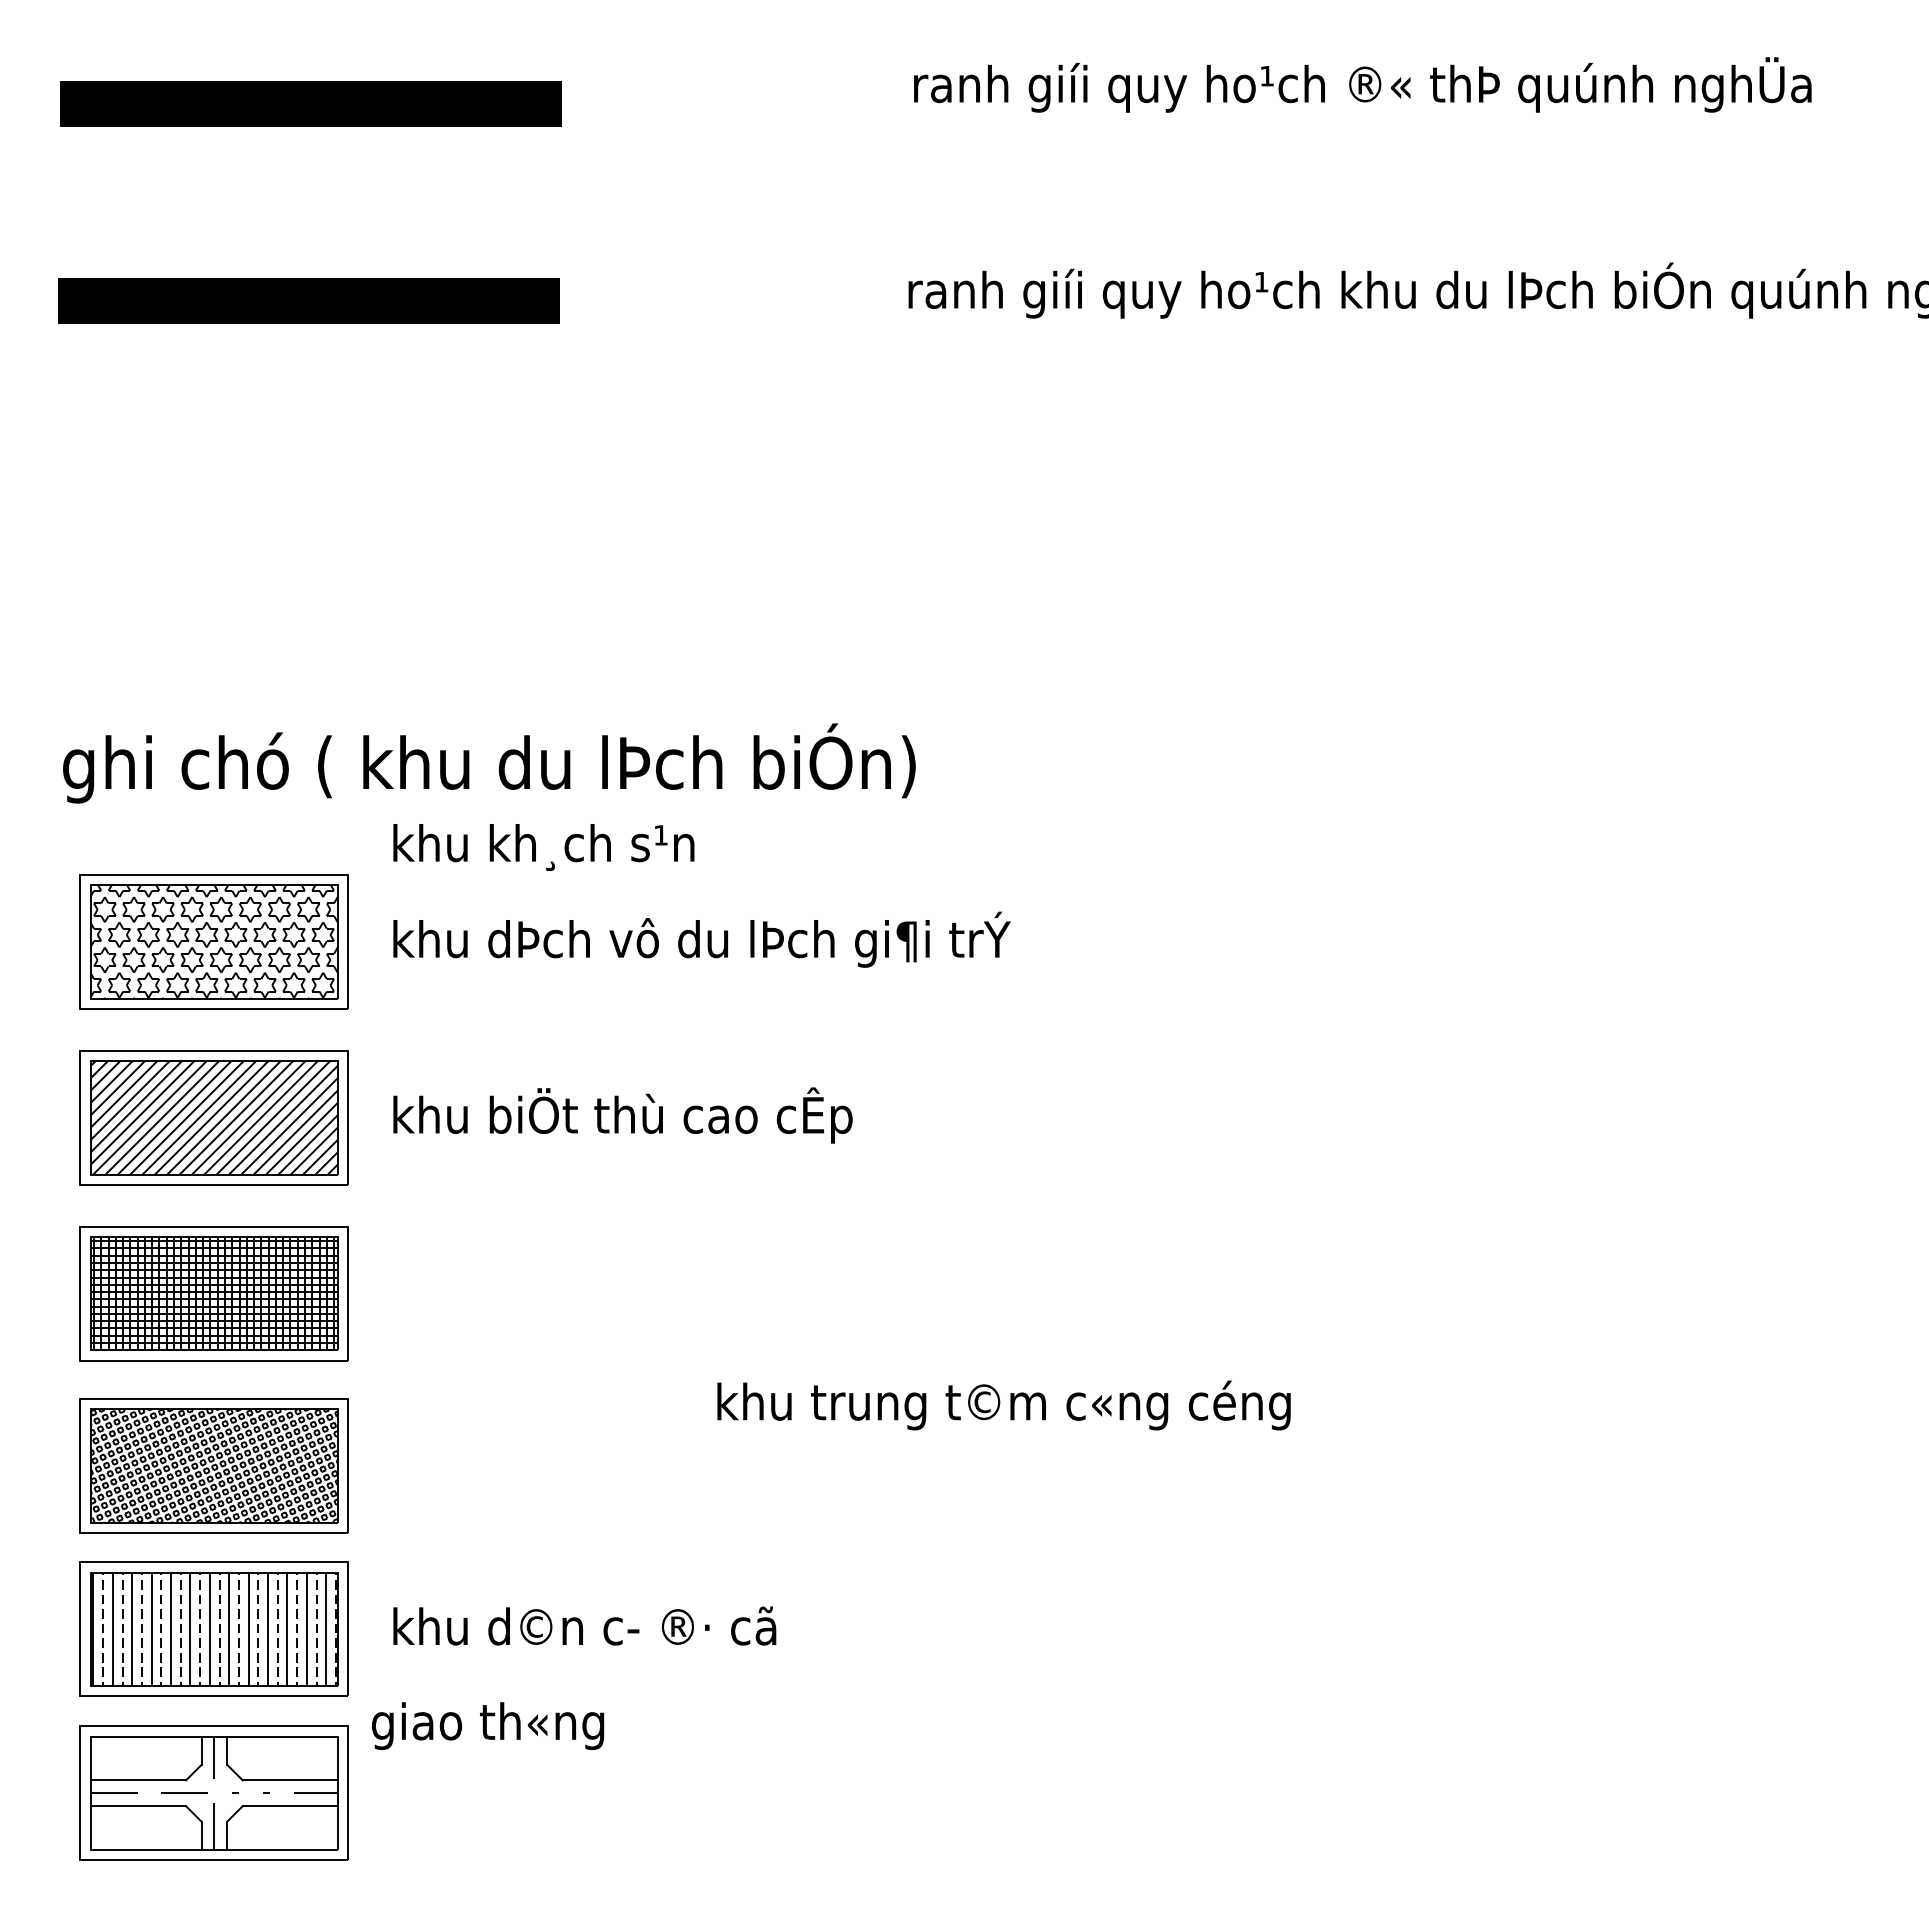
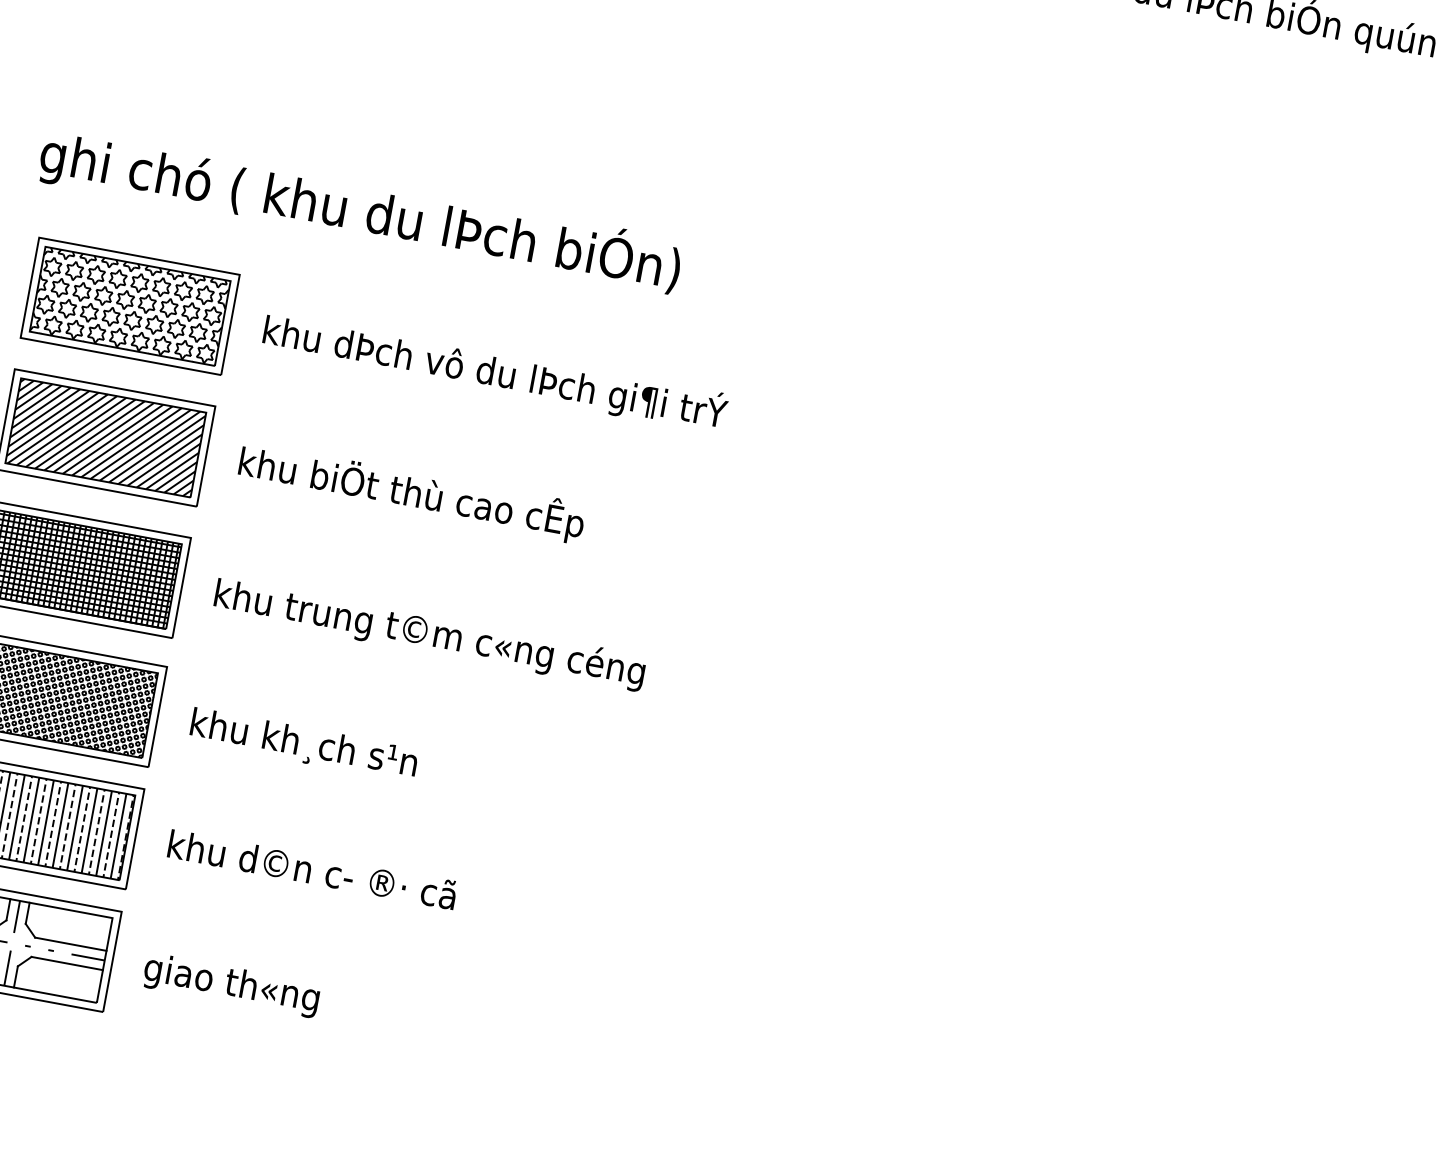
text: (543, 847) -> (303, 745), moved
text: (1003, 1405) -> (429, 634), moved
text: (488, 1725) -> (232, 985), moved

